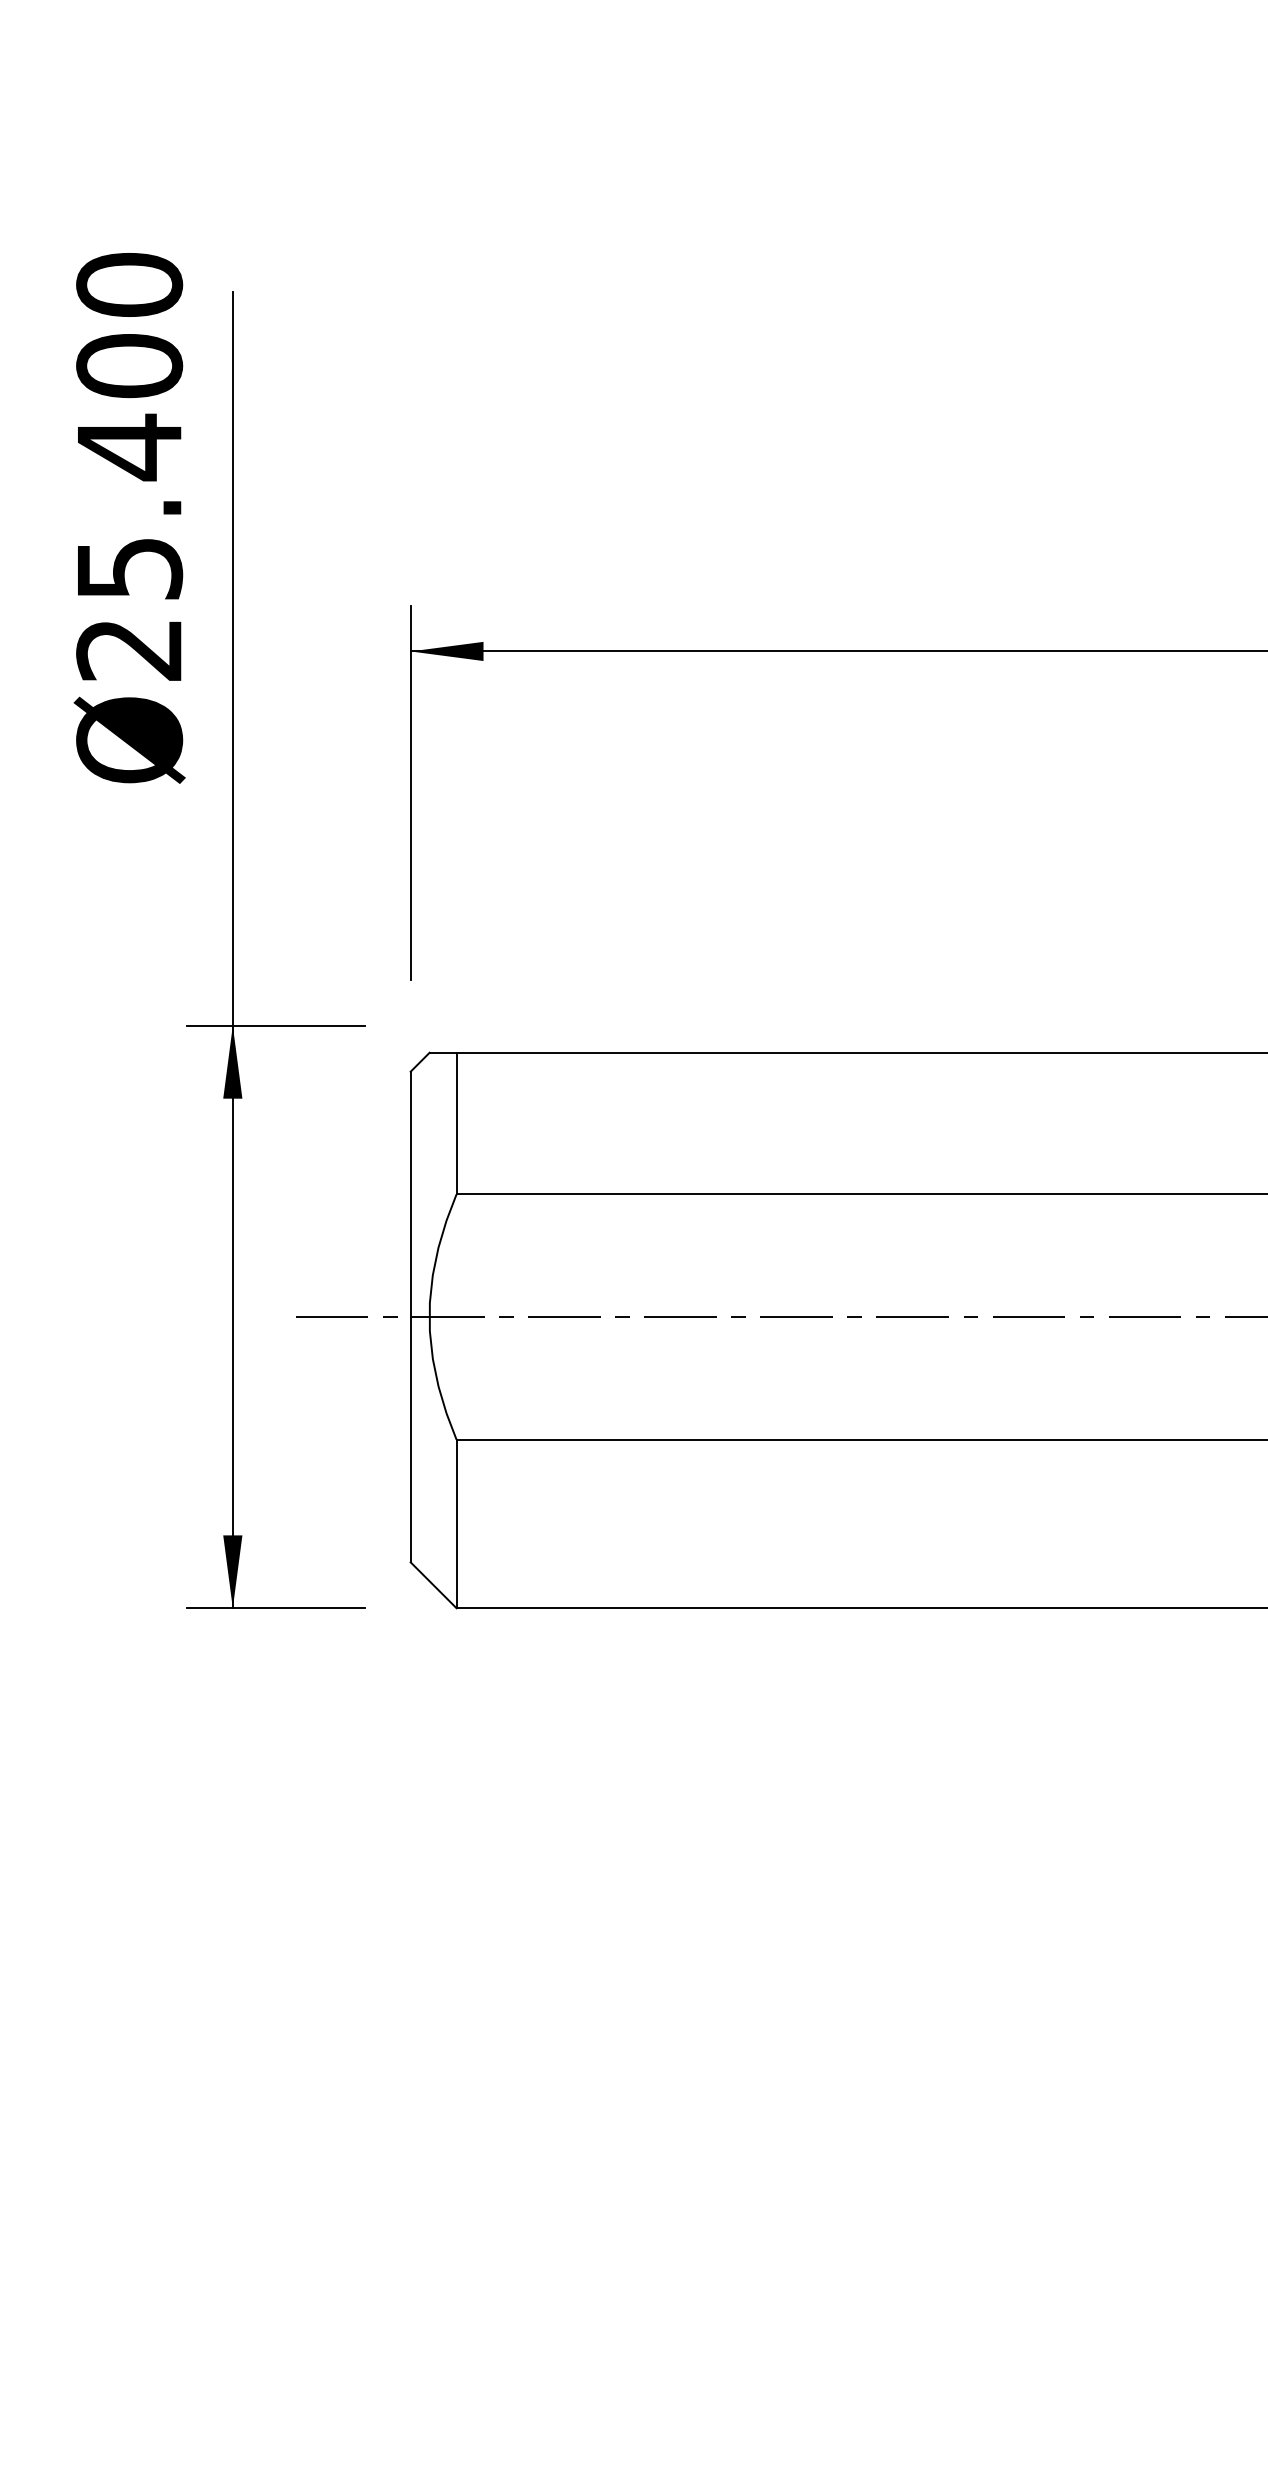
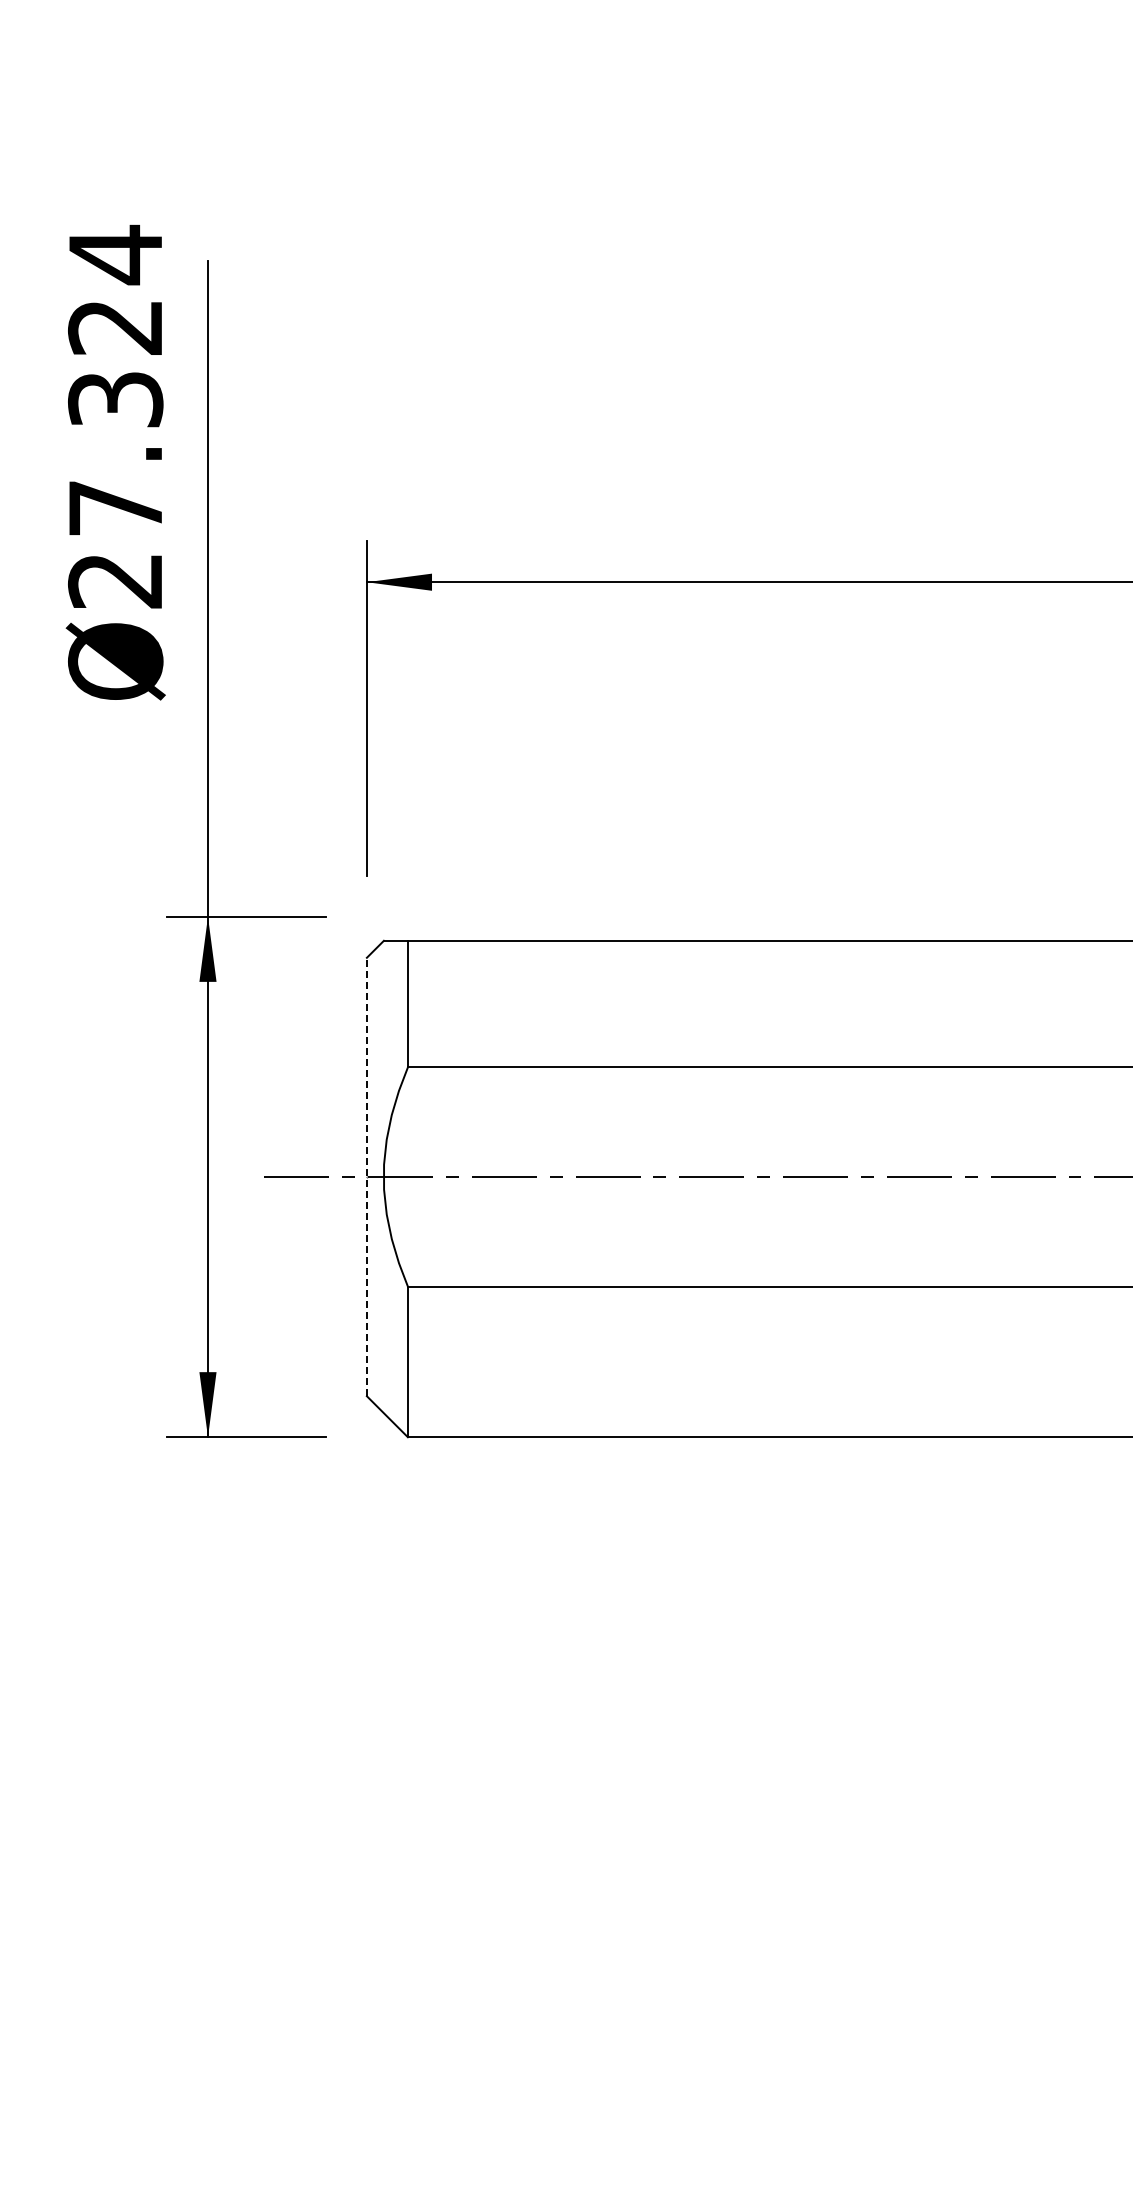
text: (129, 424) -> (115, 379), Ø25.400 -> Ø27.324
line: (410, 1316) -> (366, 1176), solid -> dashed

